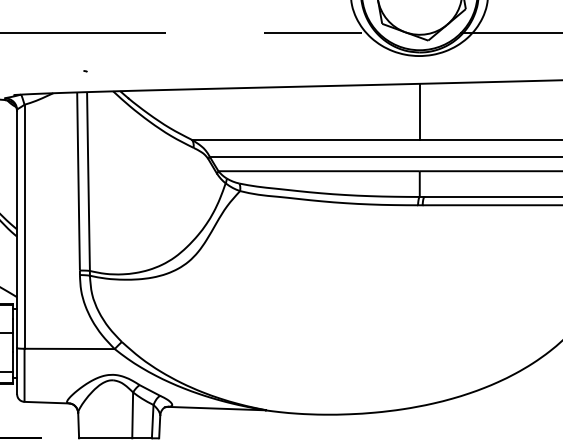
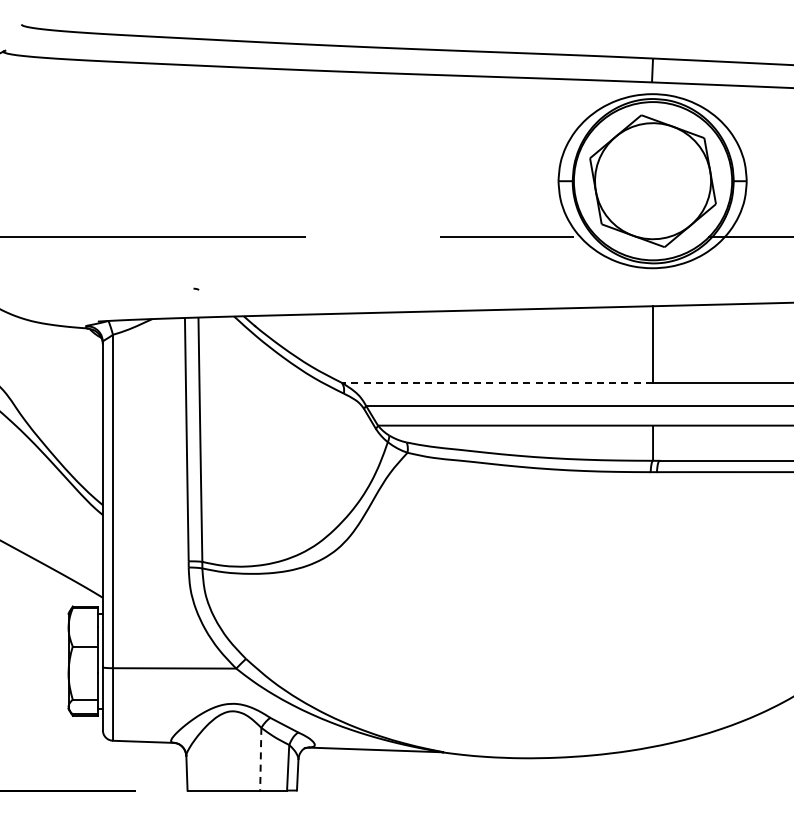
line: (305, 139) -> (497, 382), solid -> dashed
line: (132, 415) -> (260, 759), solid -> dashed

